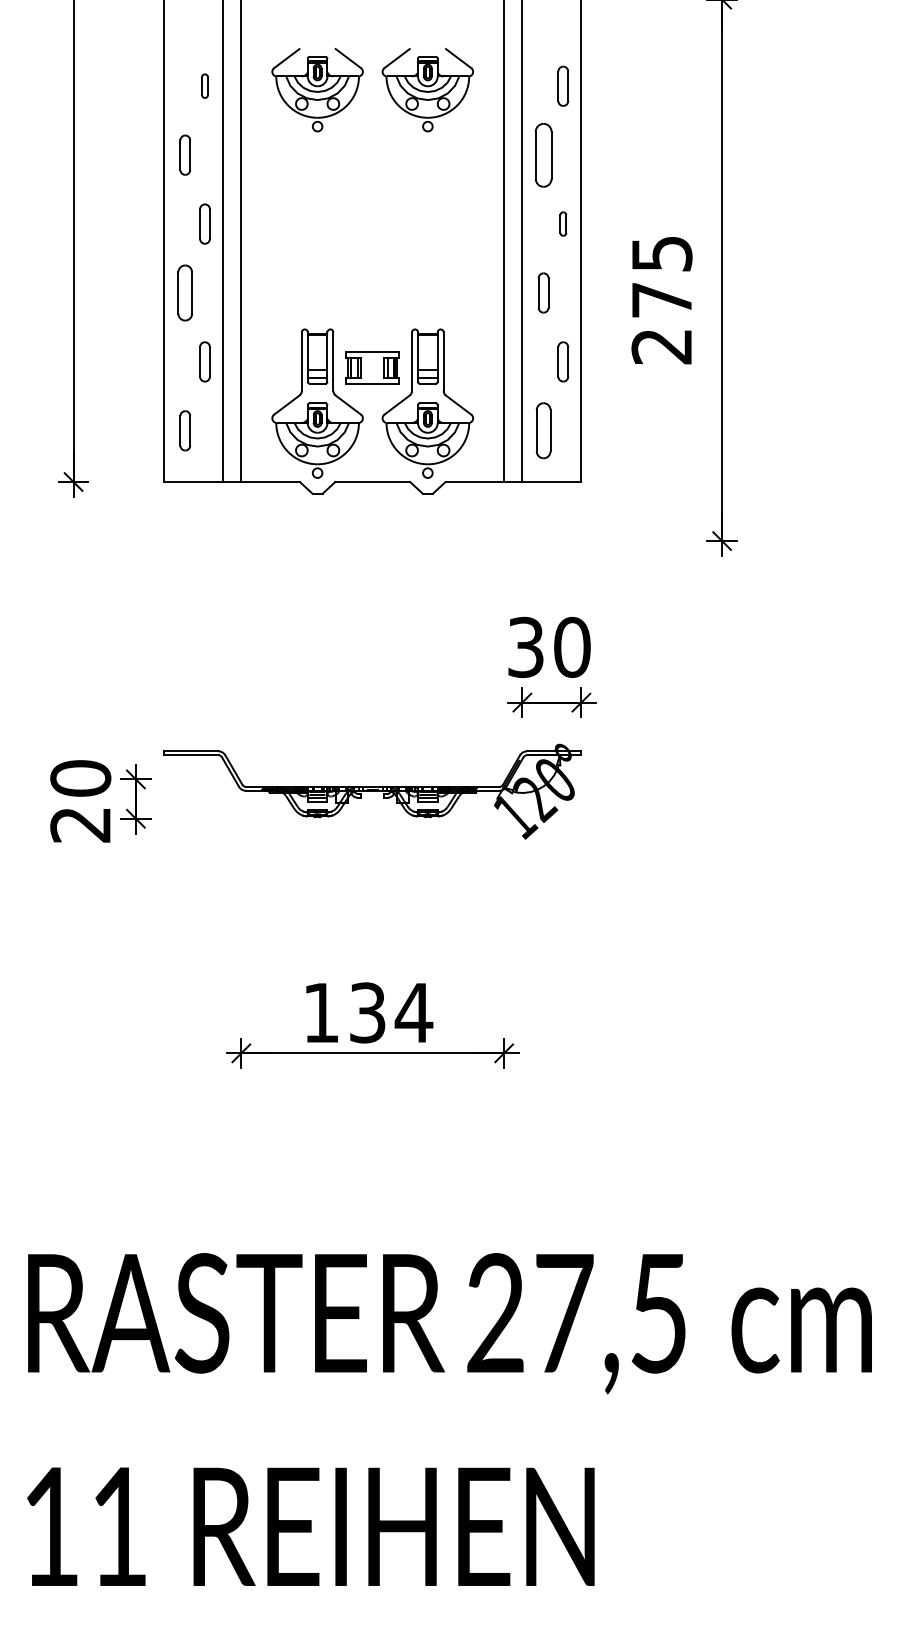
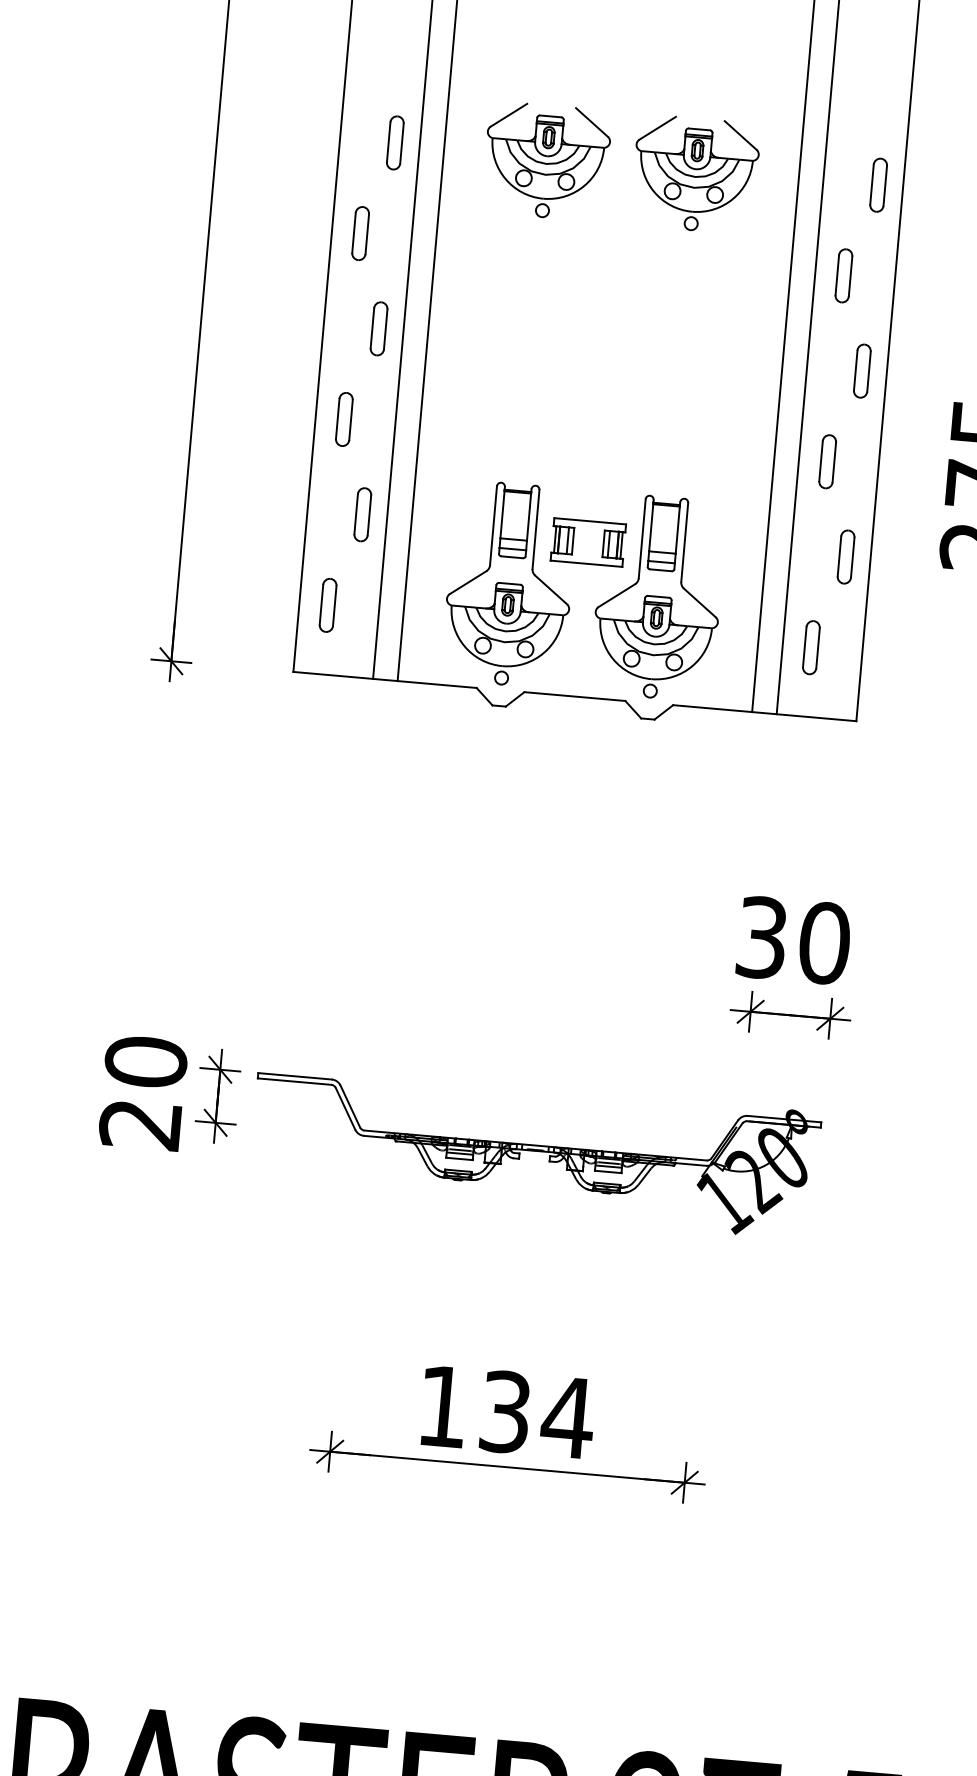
part: (204, 85) -> (394, 141), size x1.67
part: (543, 154) -> (843, 274), size x0.62
part: (563, 223) -> (862, 370), size x1.67
part: (185, 292) -> (344, 418), size x0.71
part: (543, 430) -> (811, 647), size x0.71
part: (372, 791) -> (534, 1151), moved

